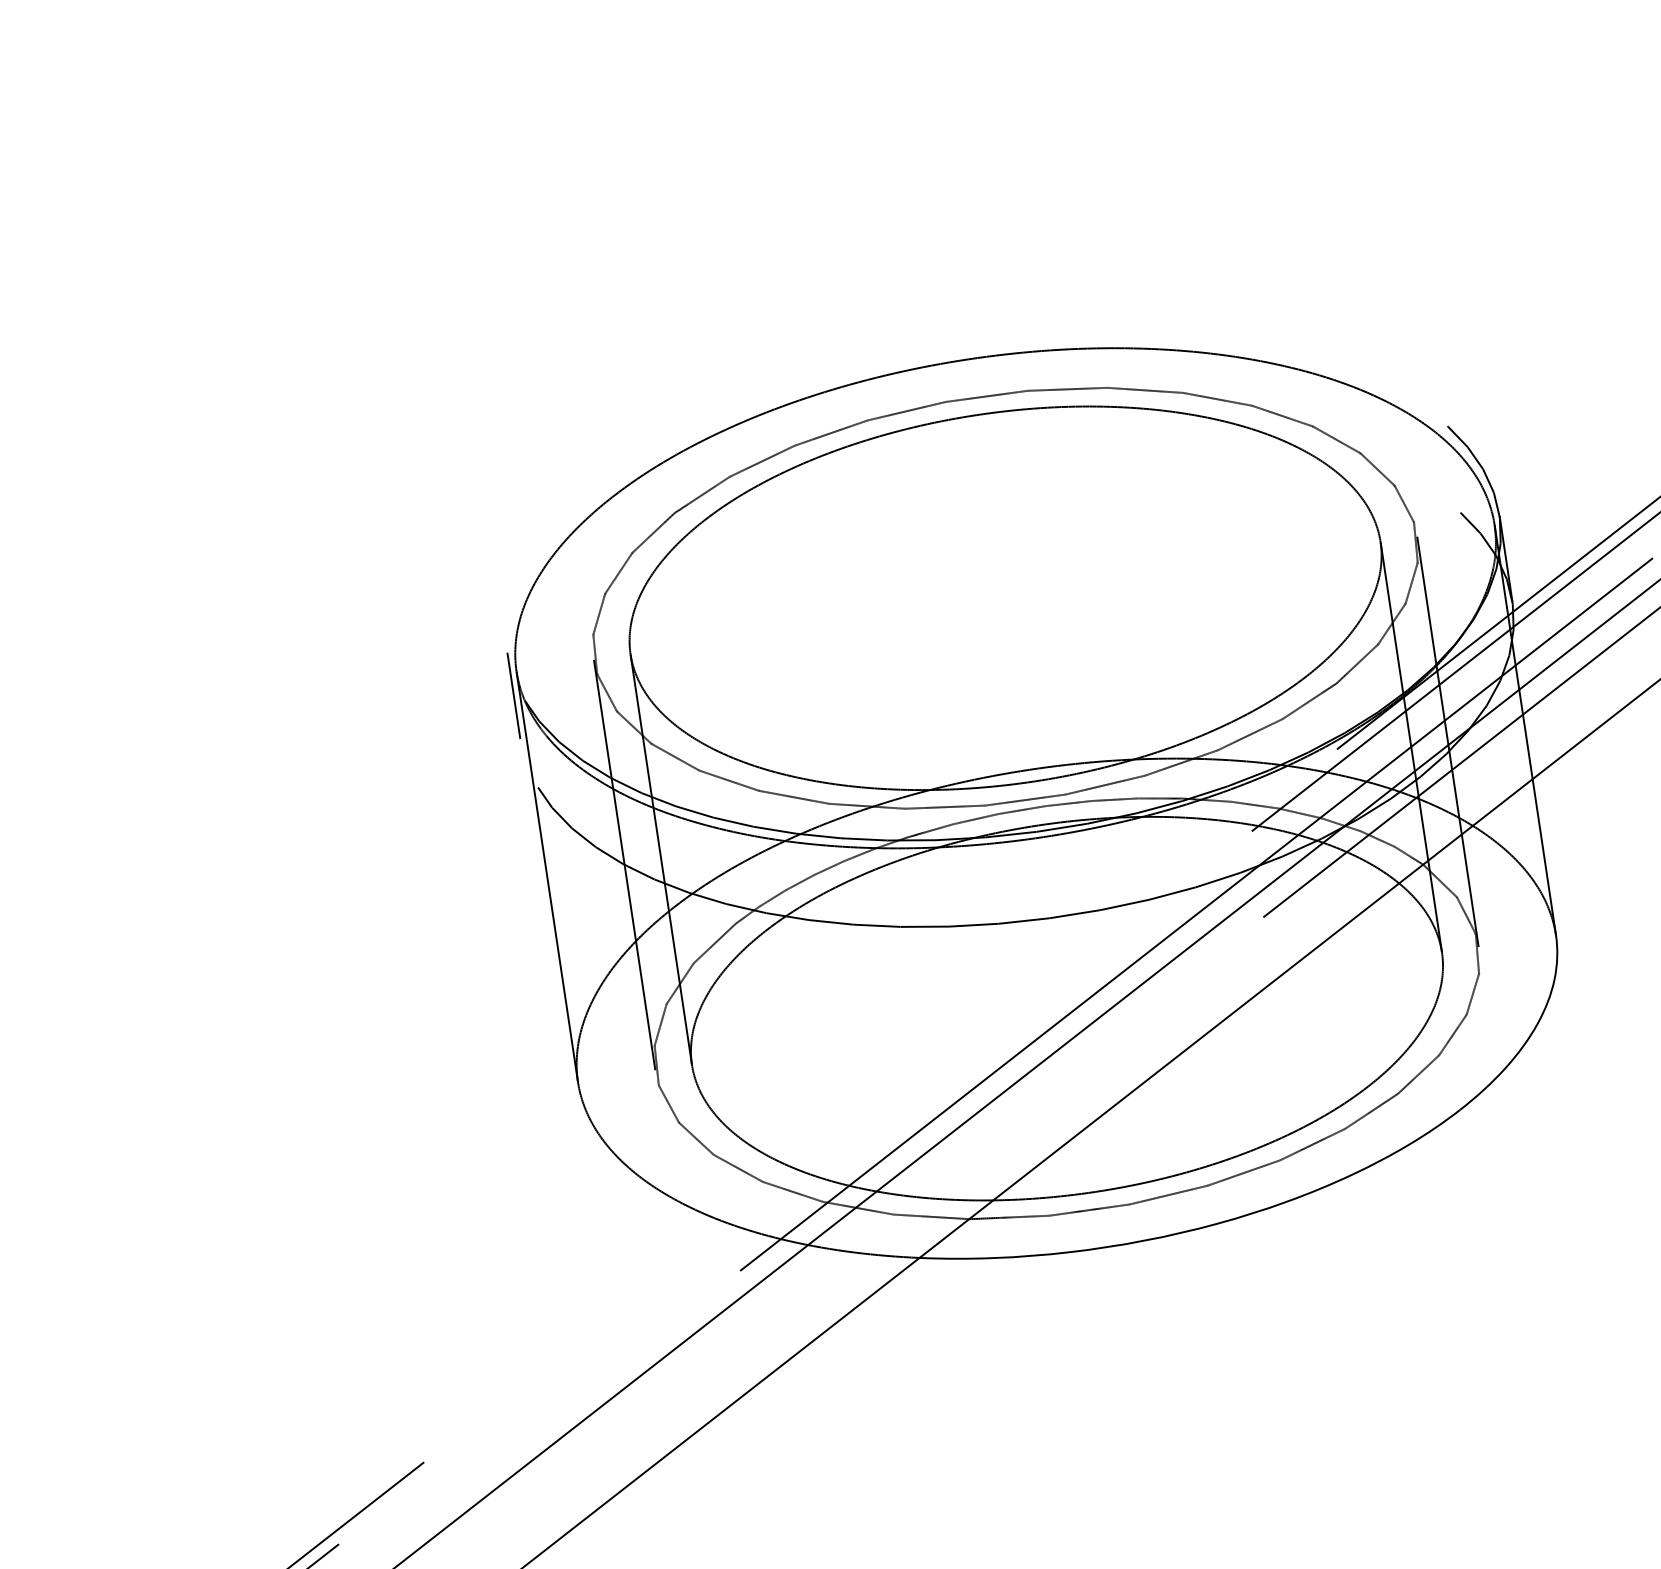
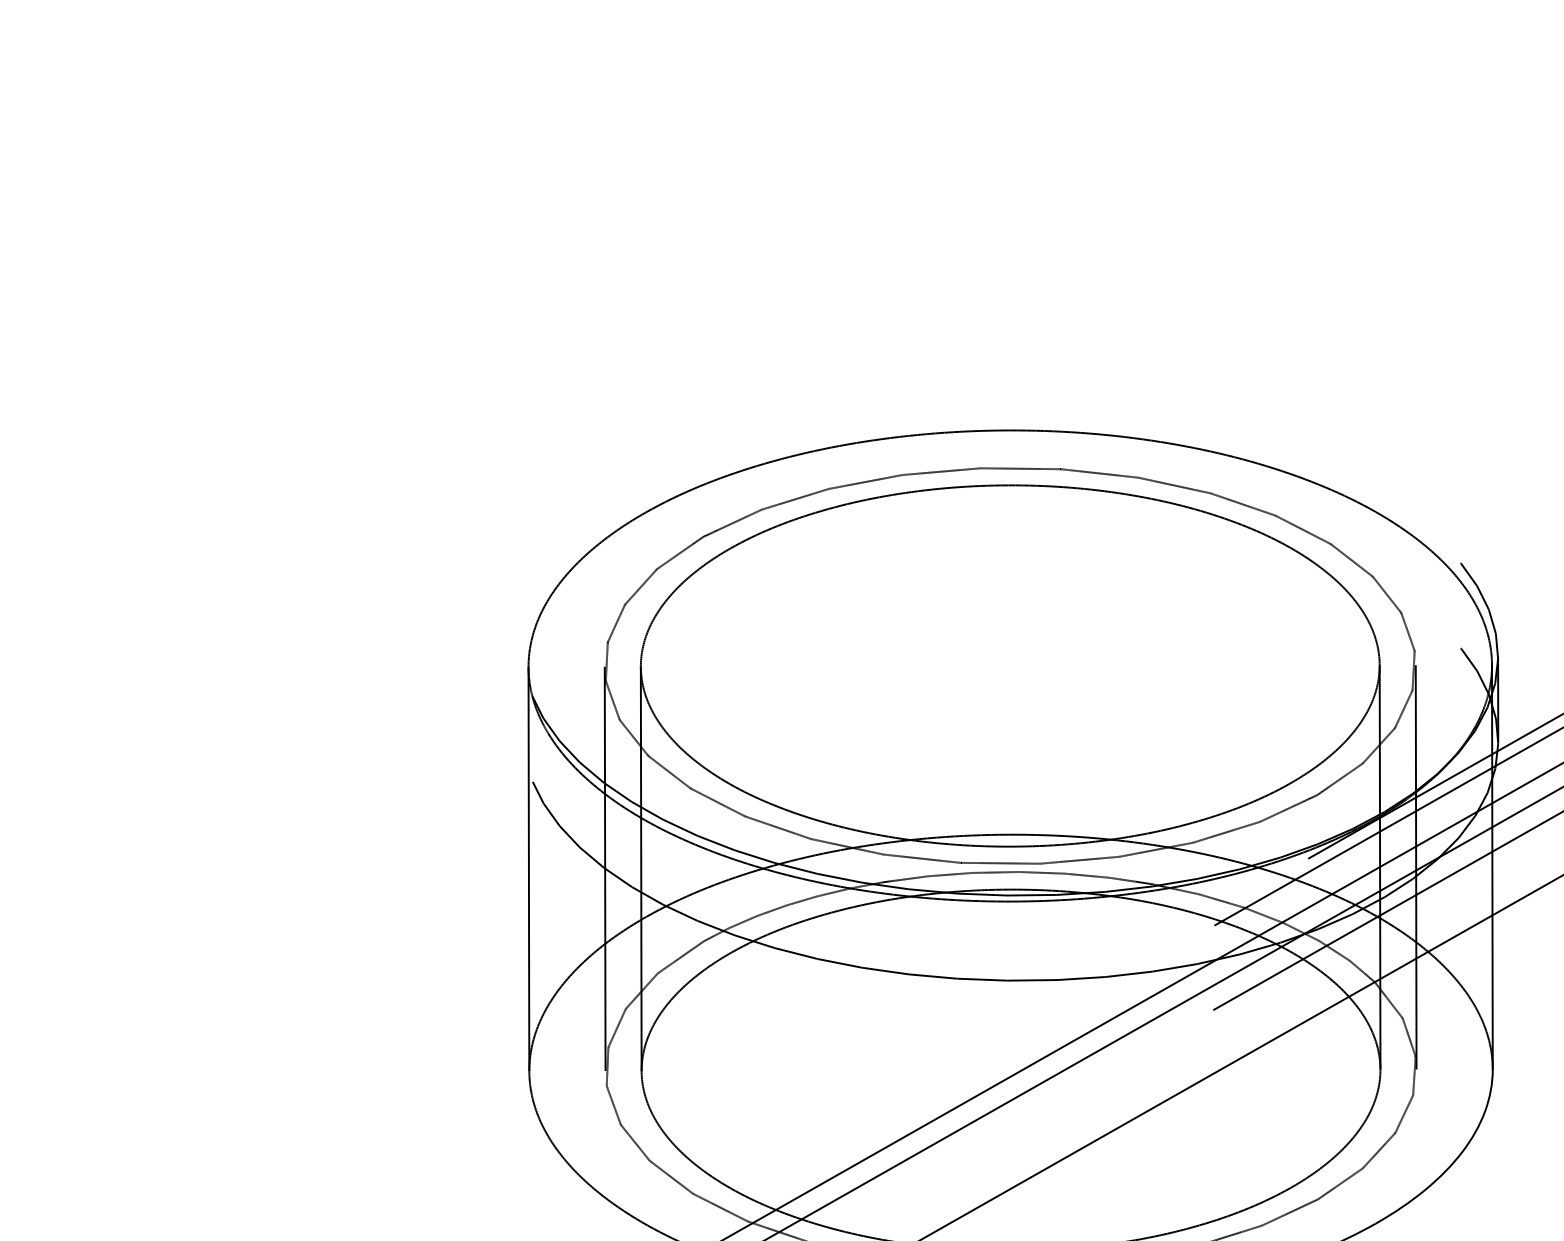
line: (513, 695) -> (522, 689), removed

